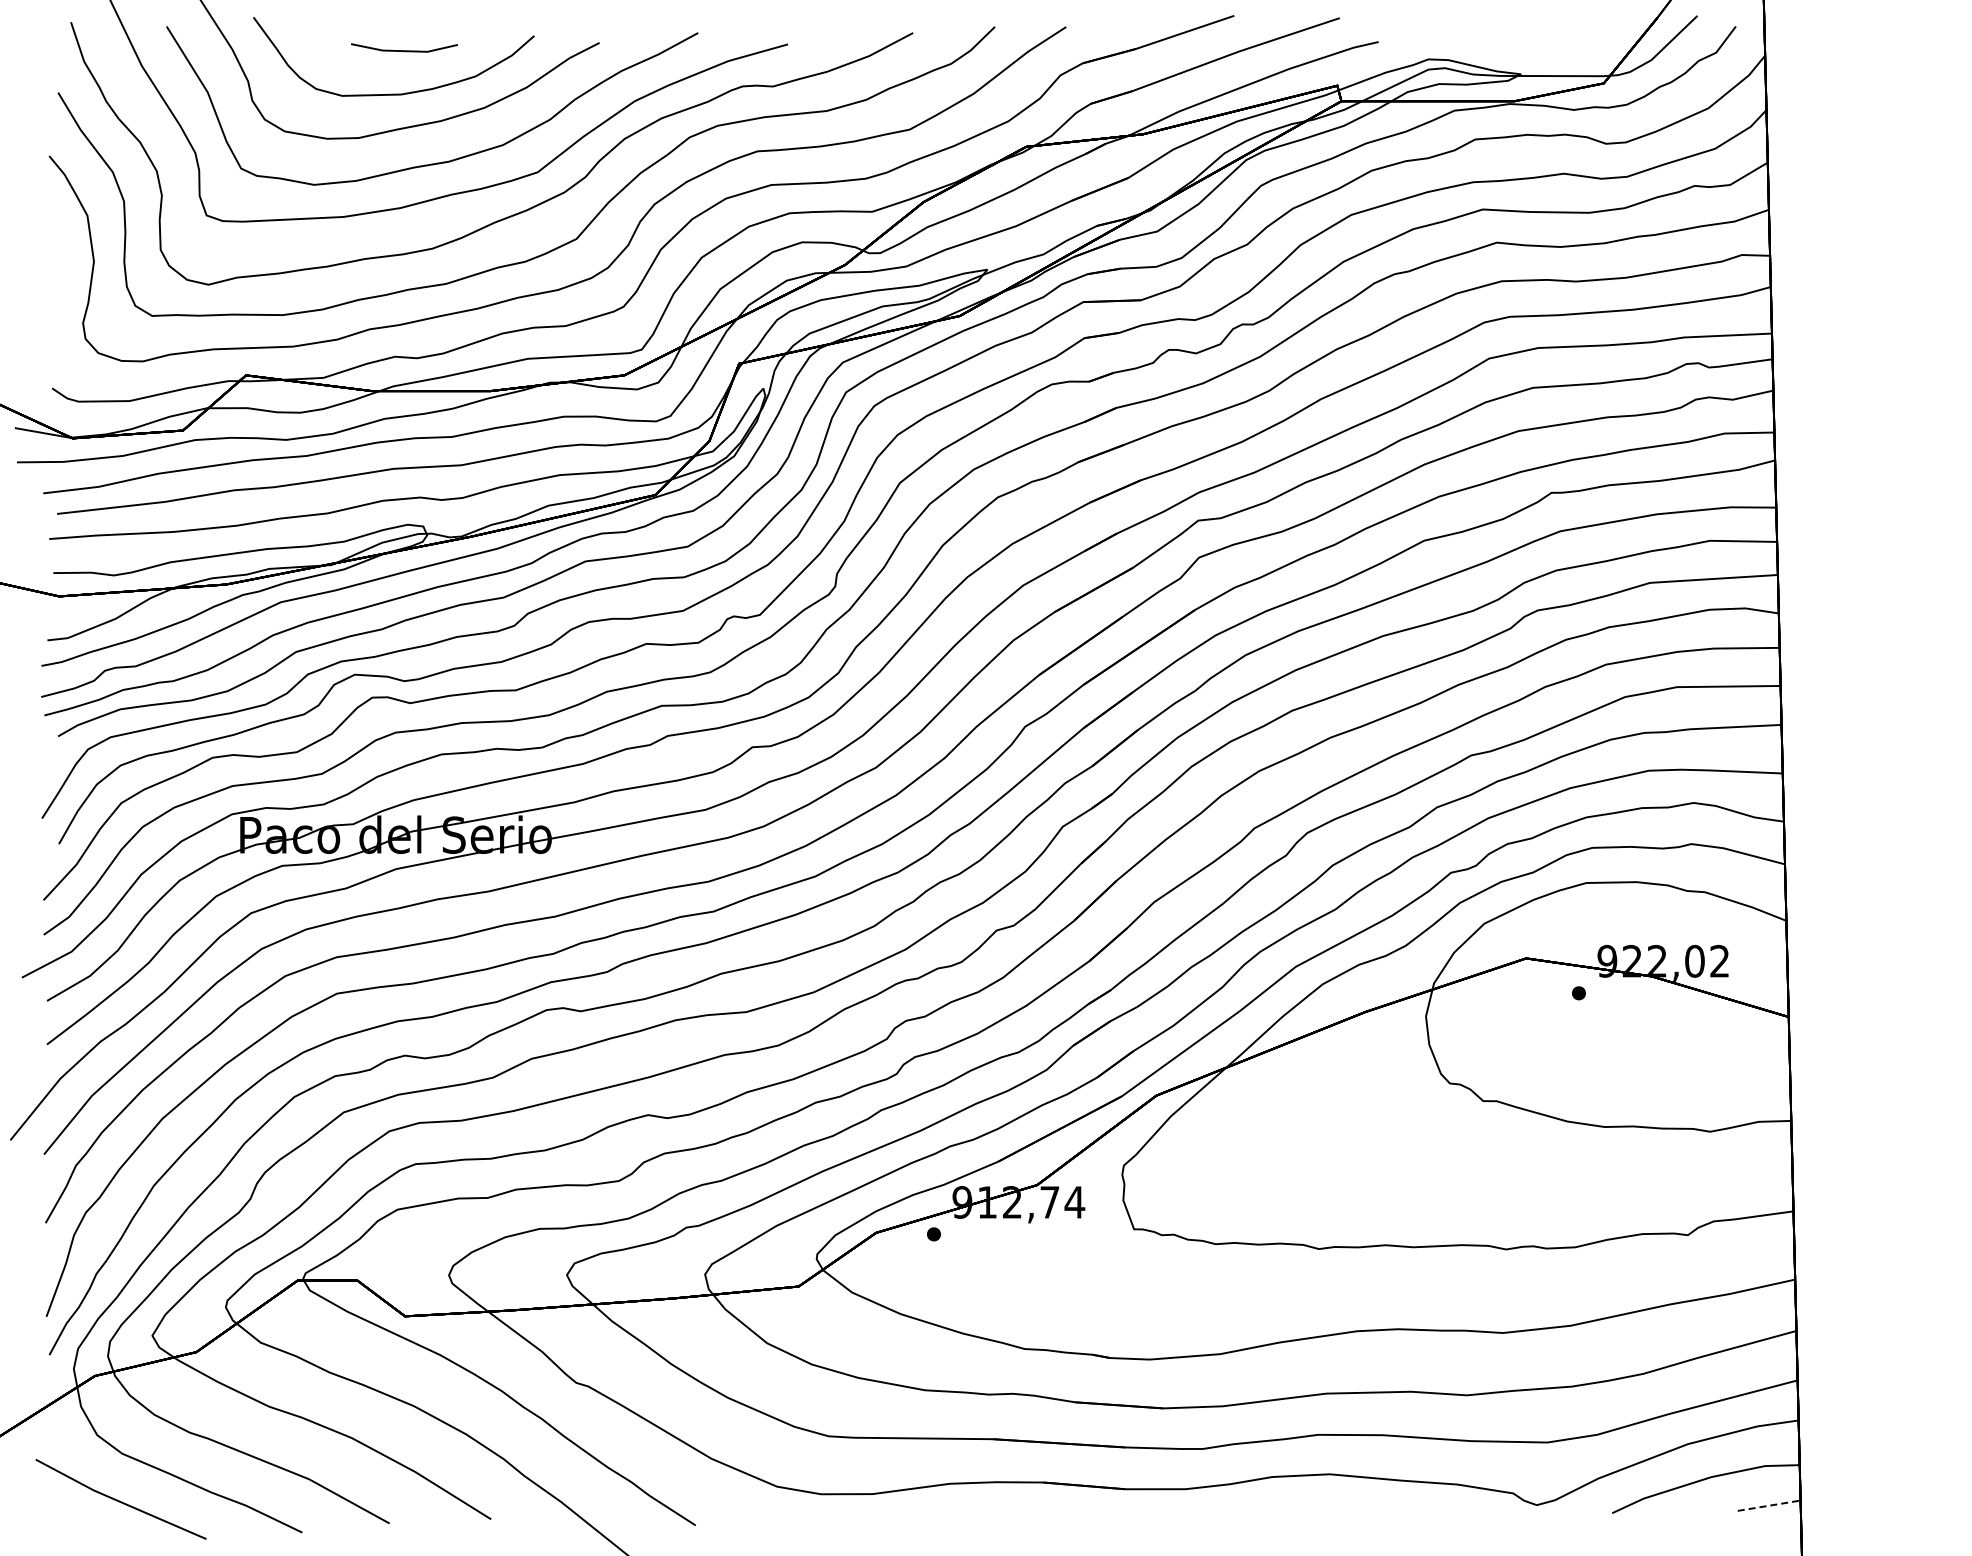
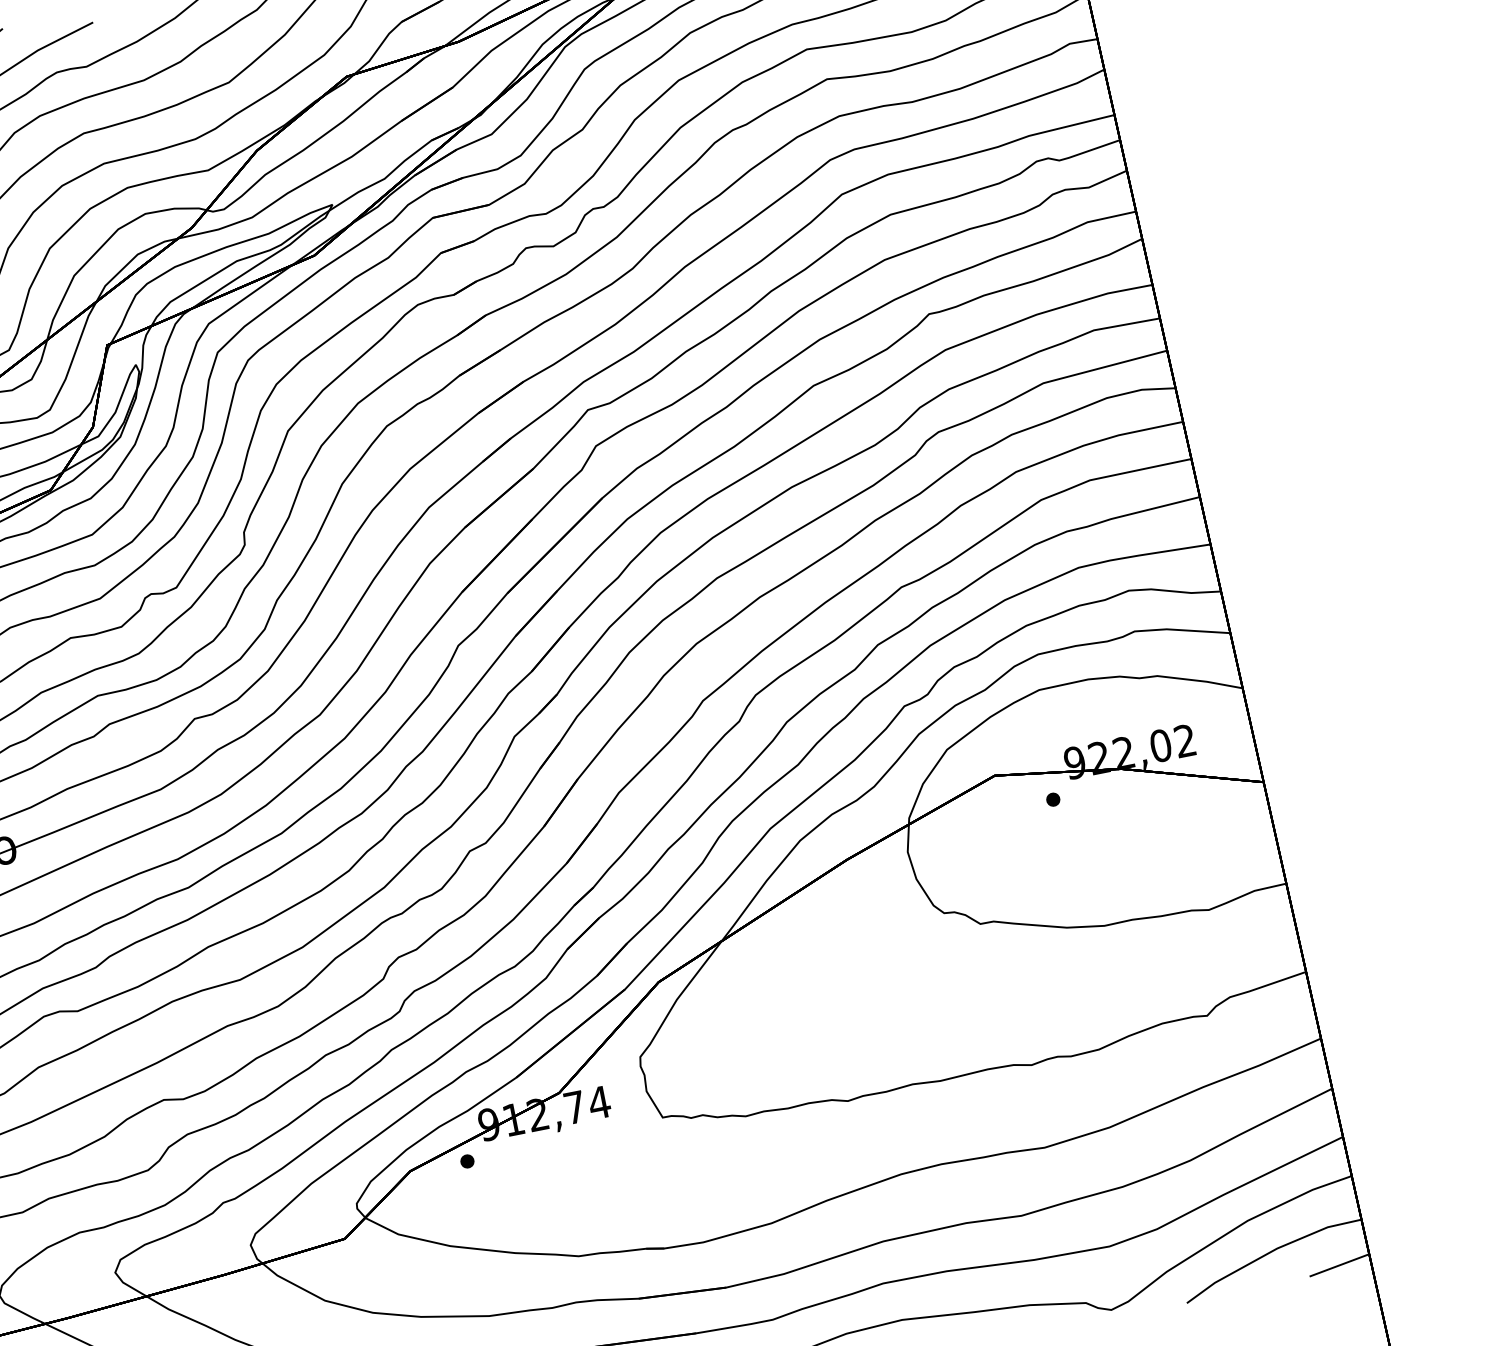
line: (1769, 1505) -> (1339, 1265), dashed -> solid

